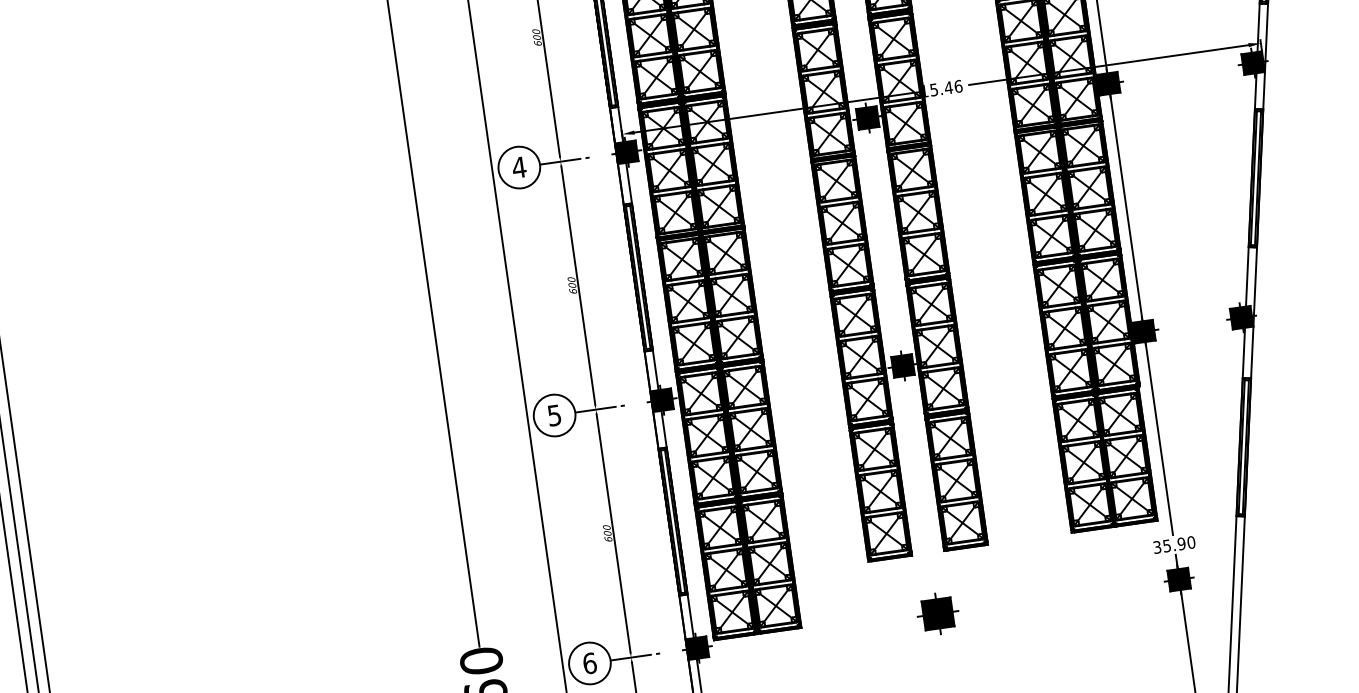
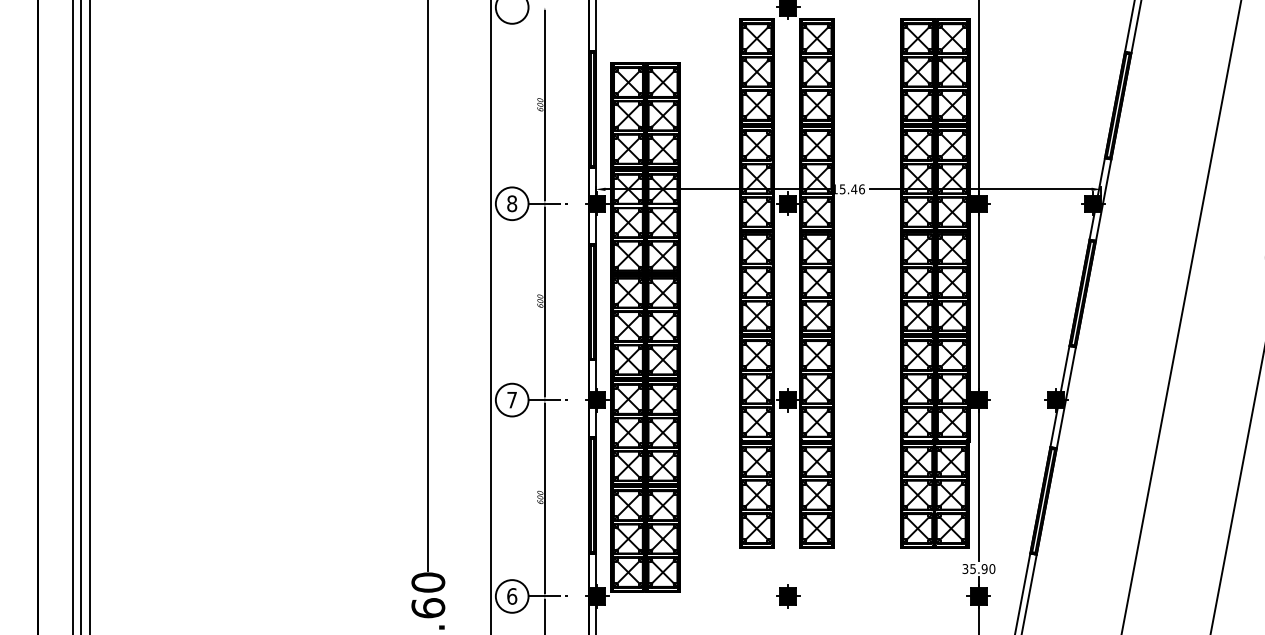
text: (518, 167) -> (511, 203), 4 -> 8
text: (553, 416) -> (511, 400), 5 -> 7
part: (938, 613) -> (788, 596), size x0.71

